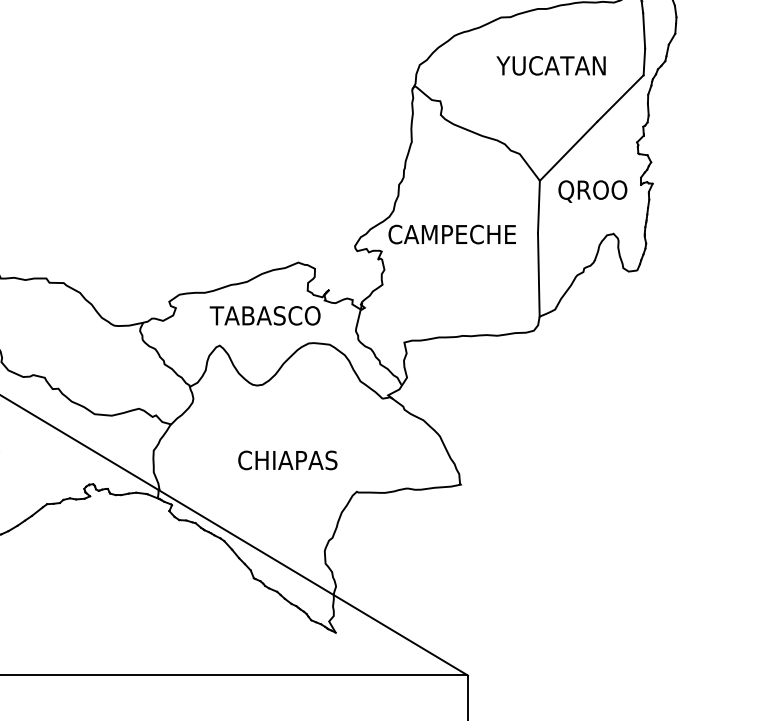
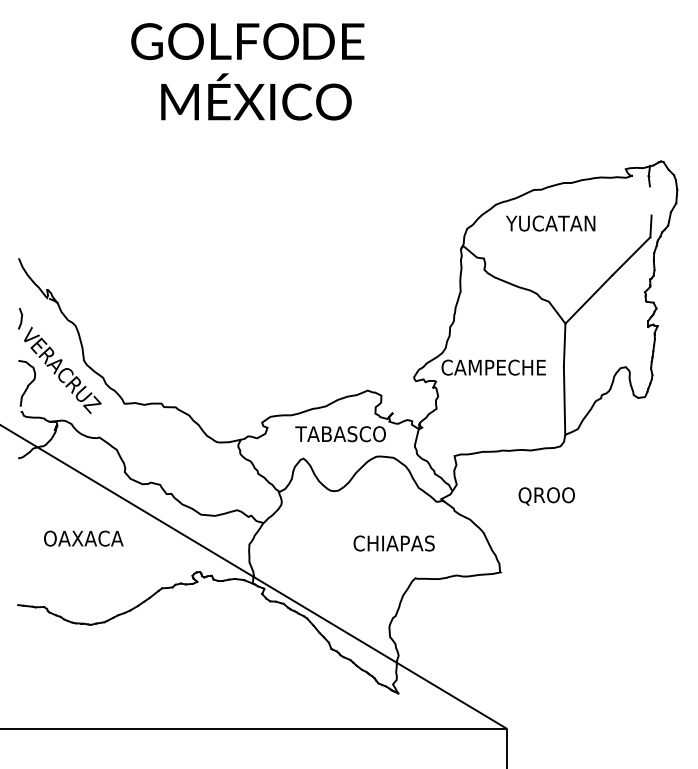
line: (643, 30) -> (650, 200), removed
text: (550, 65) -> (550, 223), moved
text: (592, 191) -> (546, 496), moved
text: (287, 460) -> (393, 543), moved

